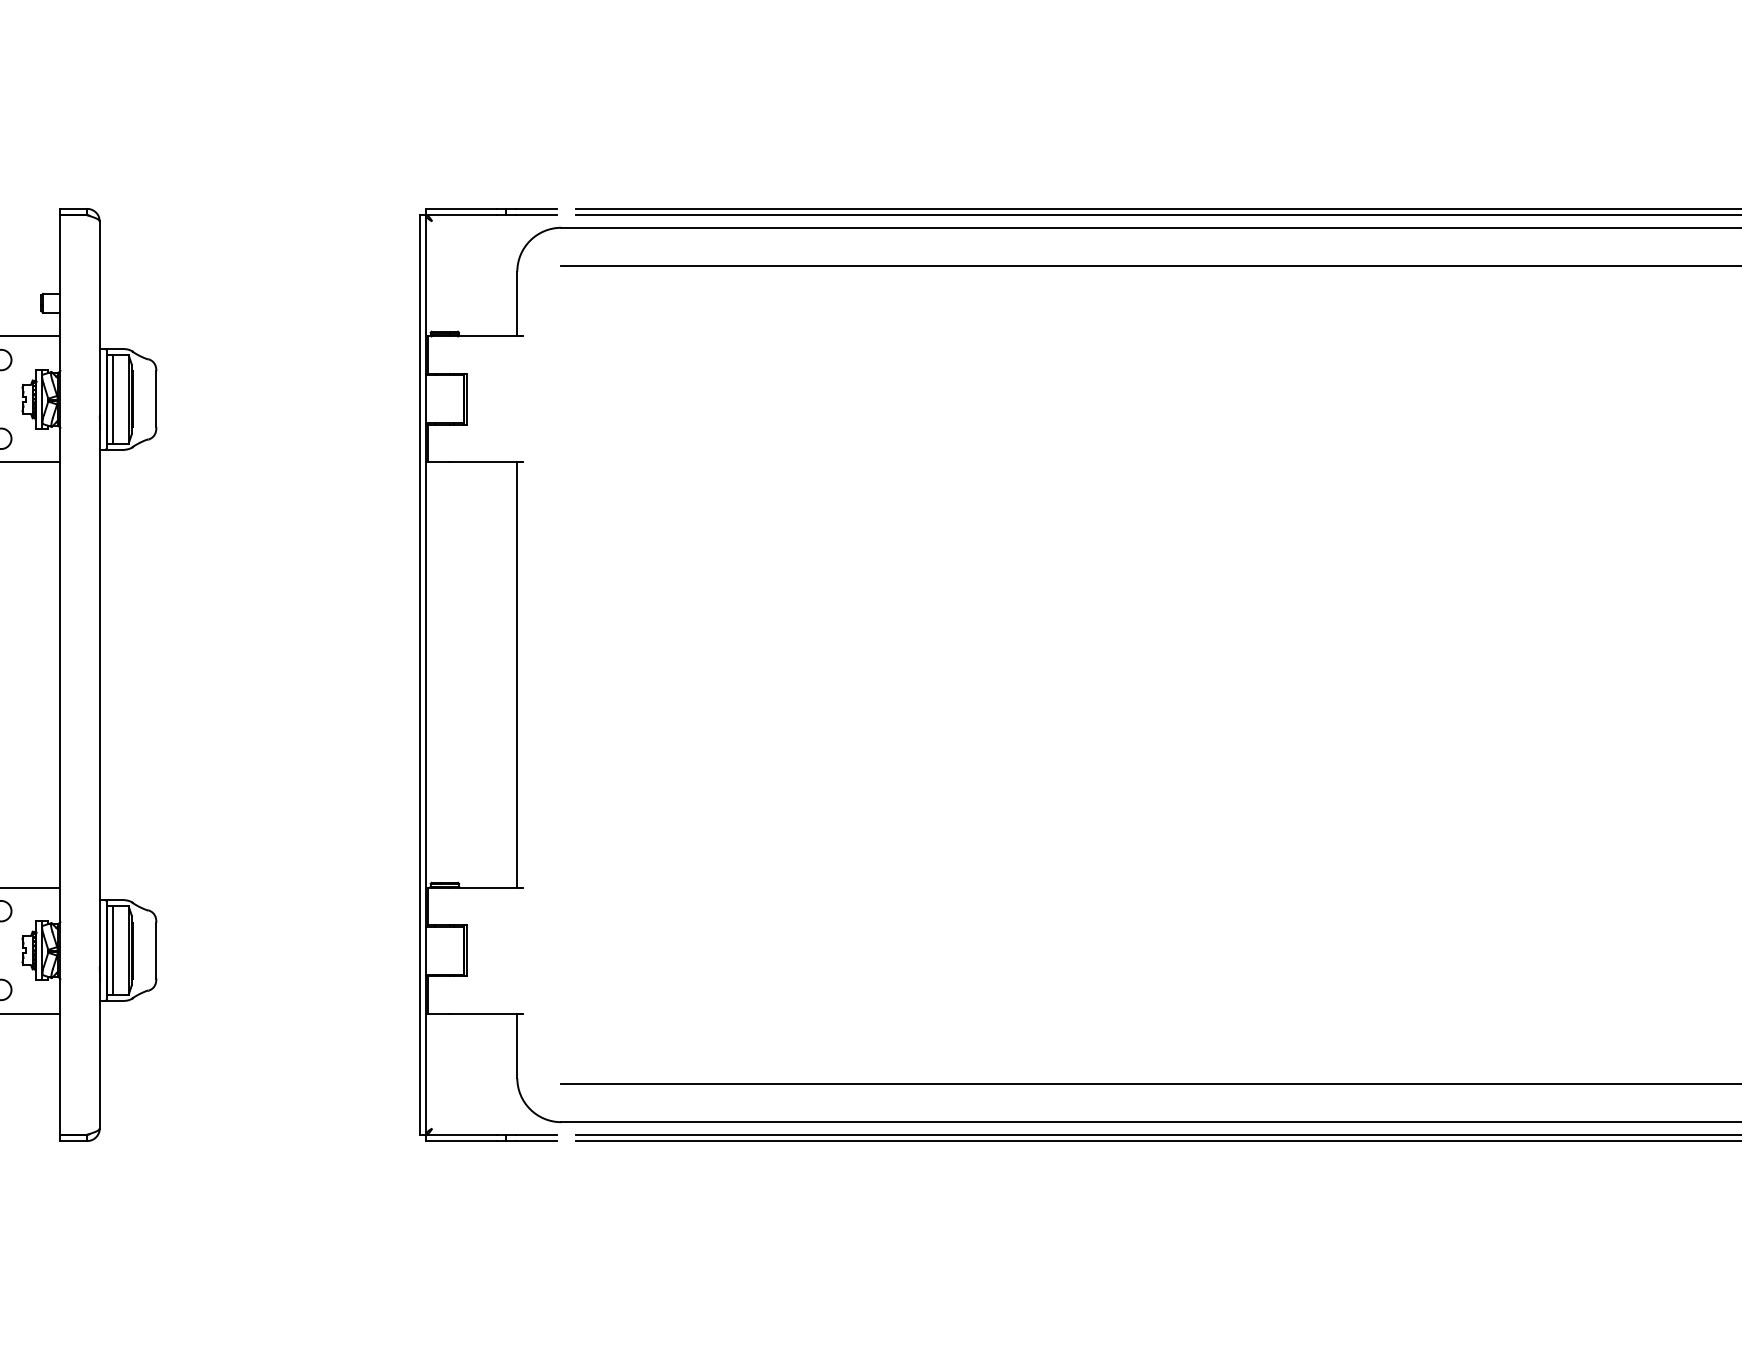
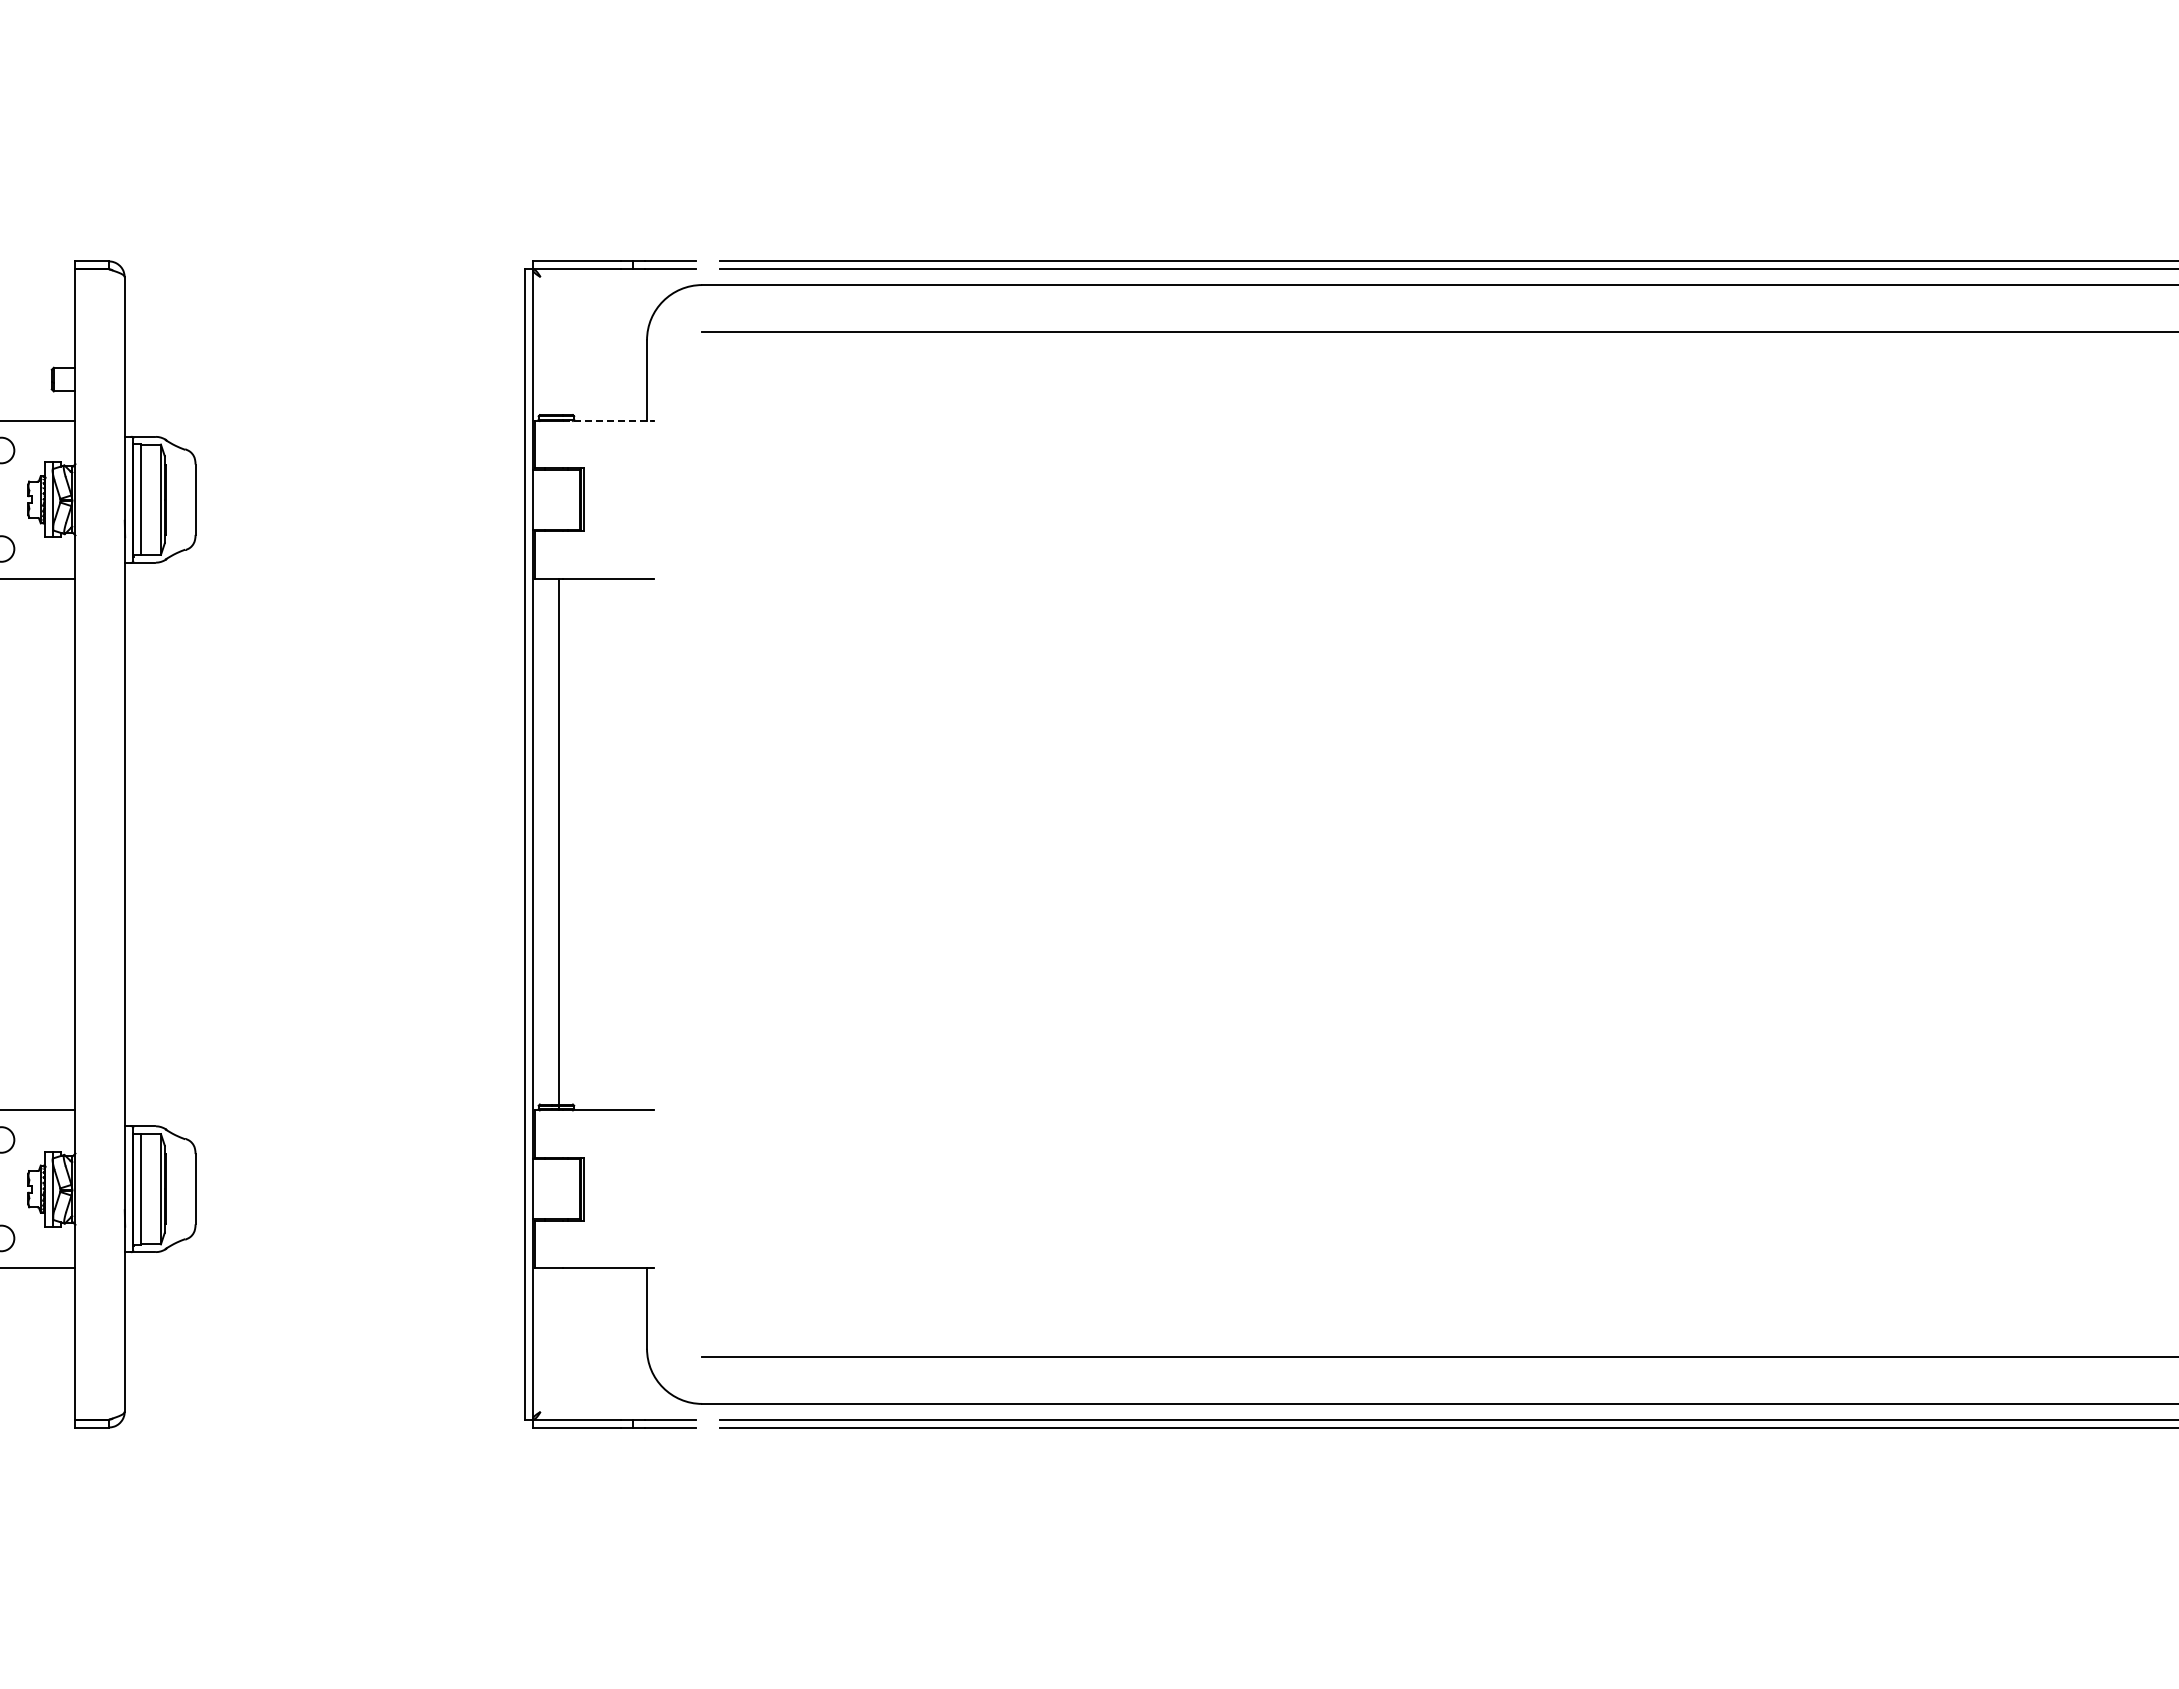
line: (484, 336) -> (606, 420), solid -> dashed
line: (517, 675) -> (559, 844), moved

